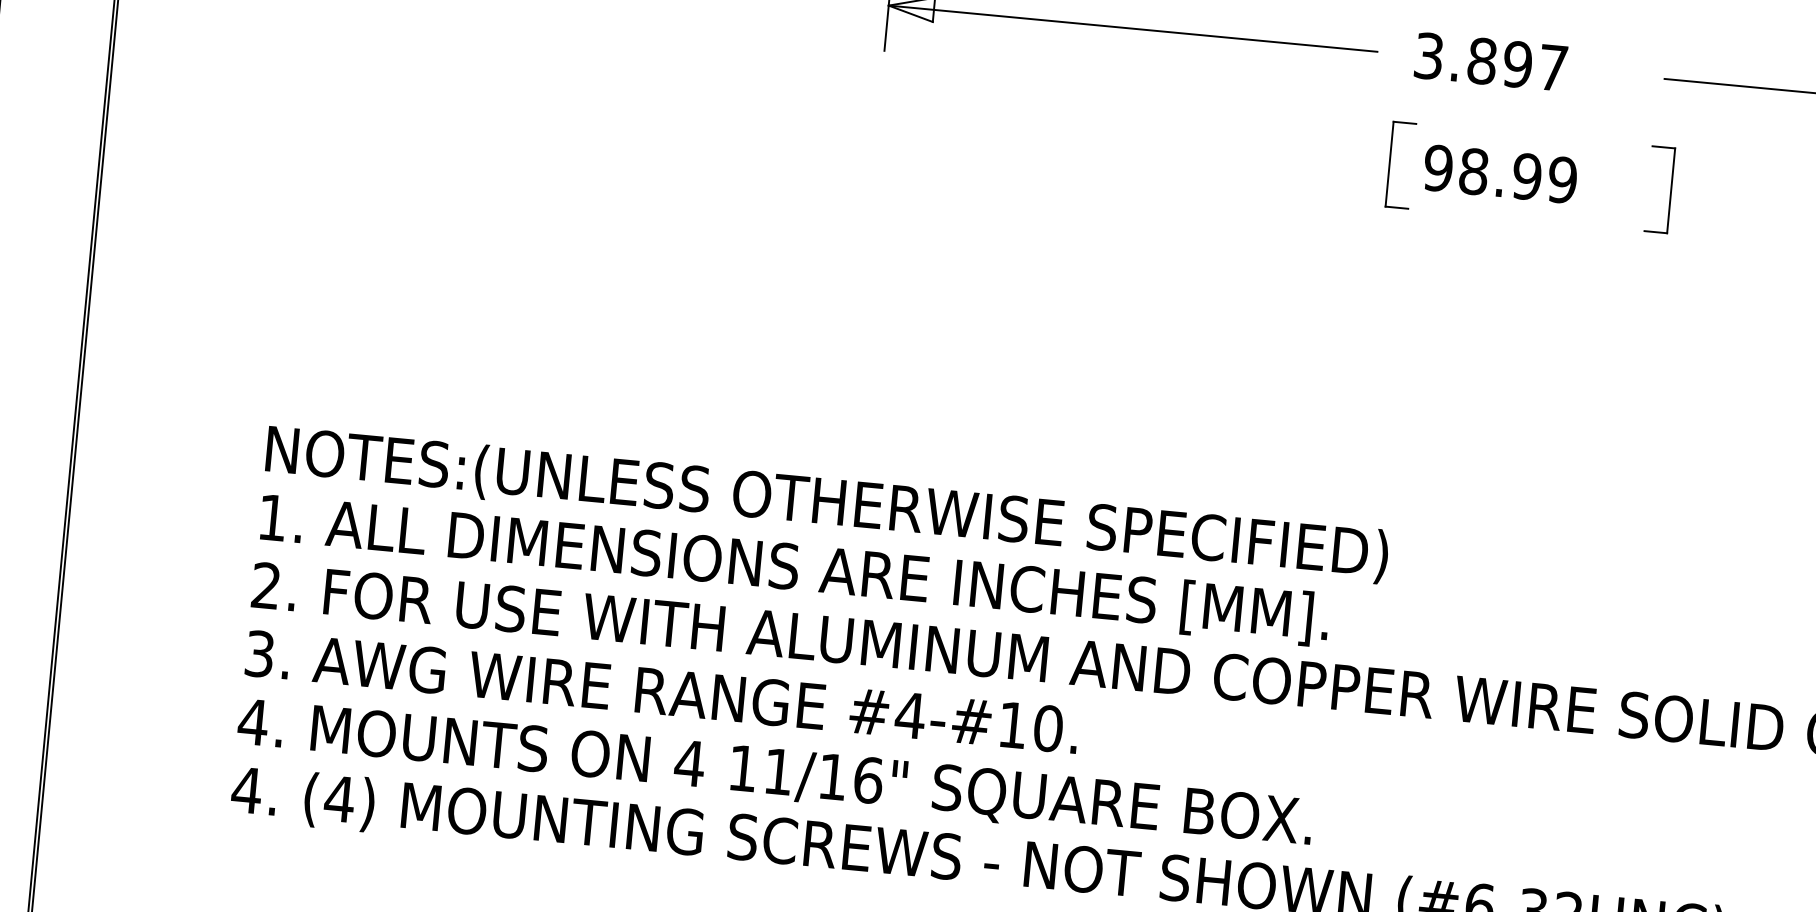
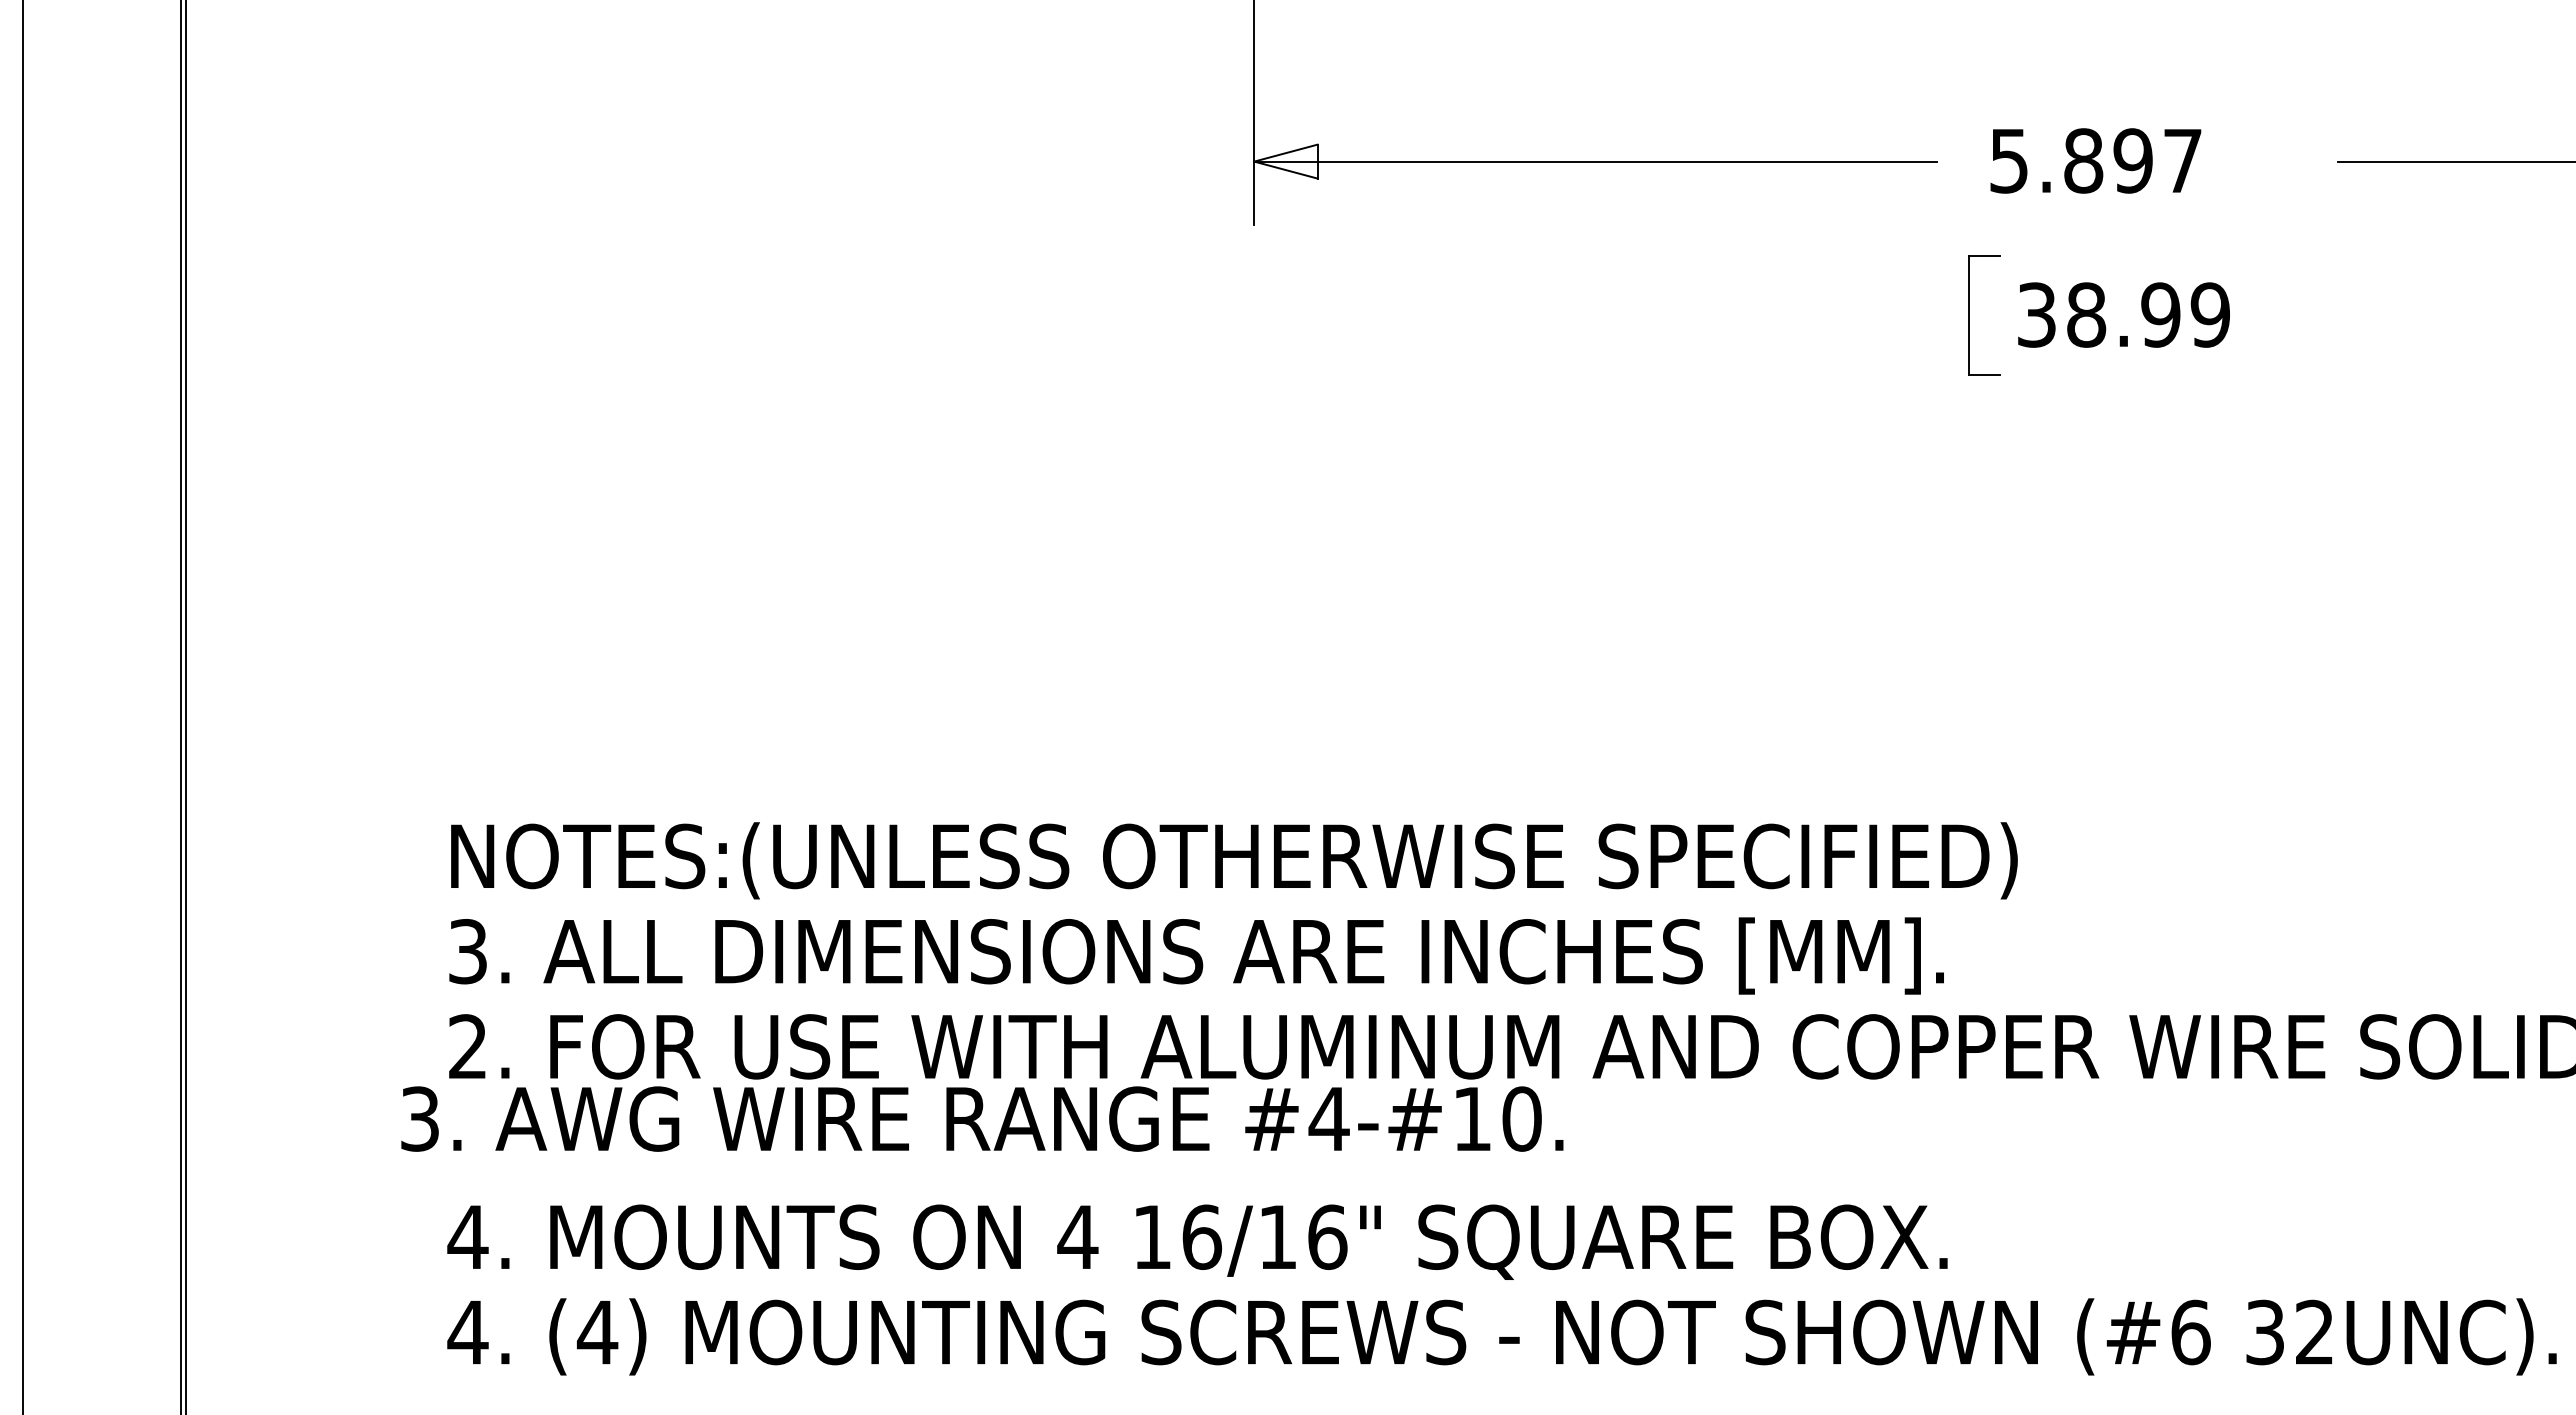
text: (1429, 55) -> (2009, 160), 3.897 -> 5.897
text: (1438, 167) -> (2036, 314), 98.99 -> 38.99
part: (1670, 190) -> (2361, 315), removed
text: (272, 517) -> (467, 951), 1. -> 3.
text: (662, 691) -> (982, 1118), moved
text: (778, 771) -> (1202, 1236), 11/16" -> 16/16"

